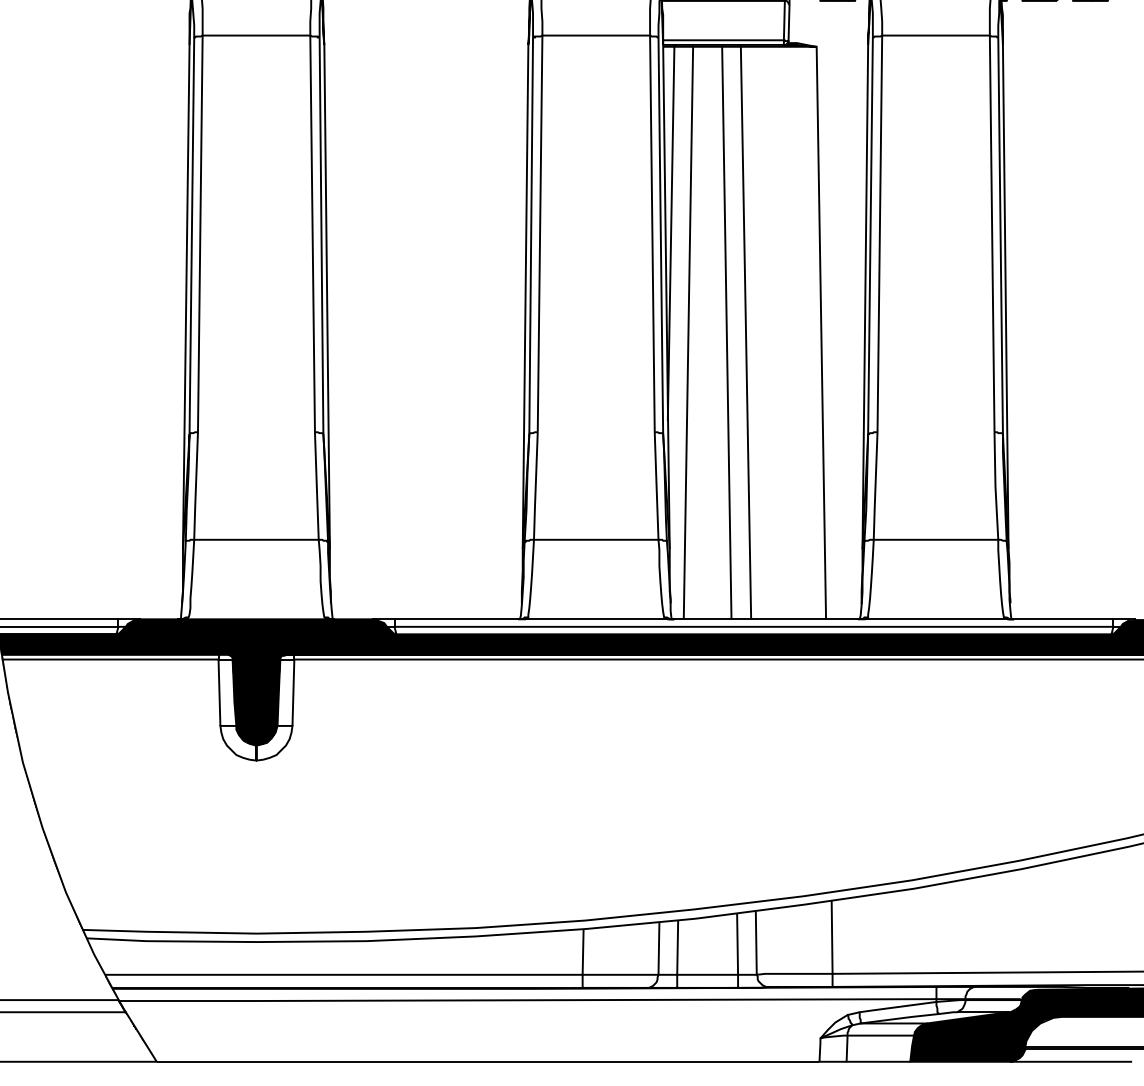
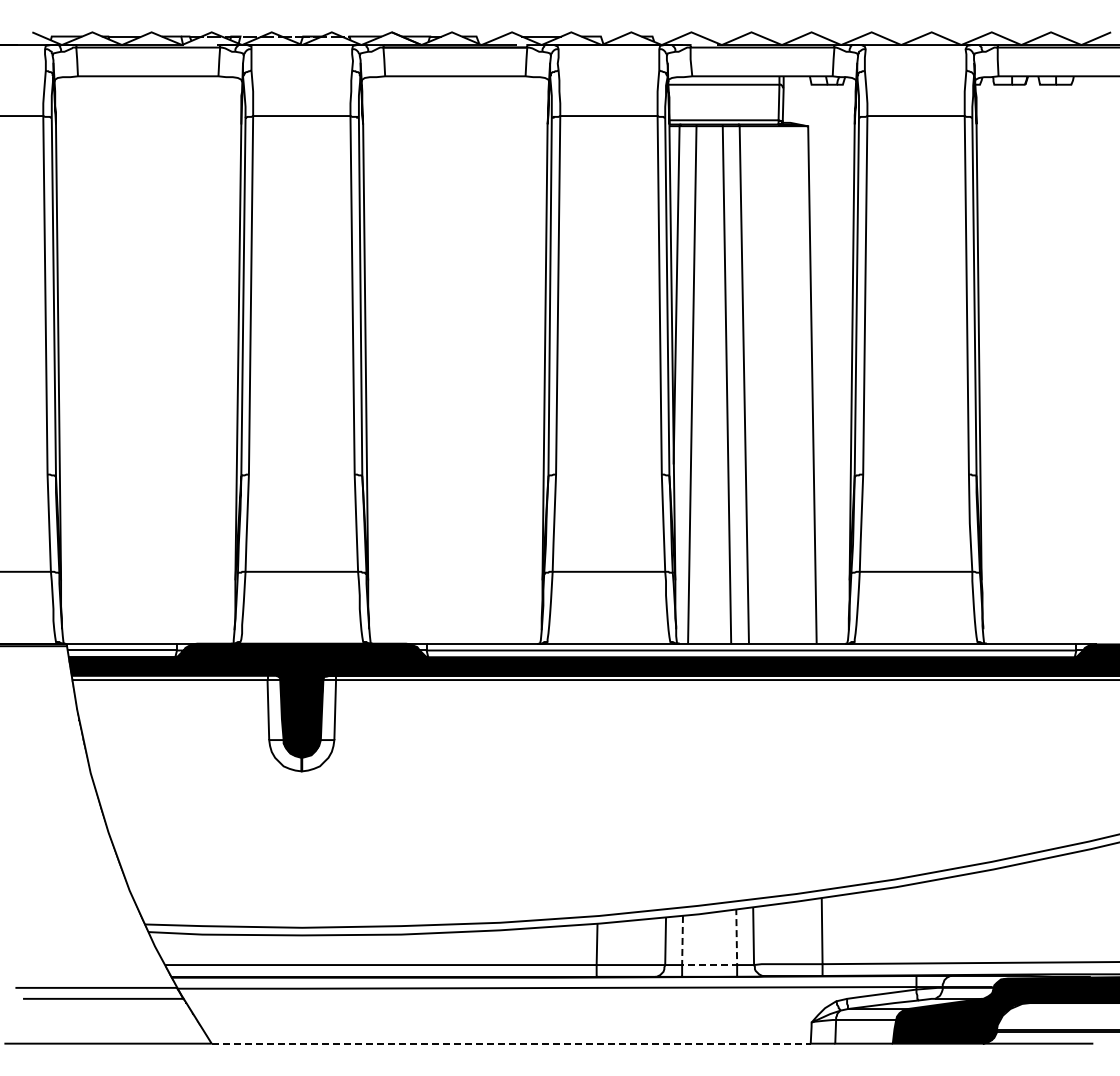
line: (710, 975) -> (712, 965), solid -> dashed
line: (488, 1061) -> (511, 1043), solid -> dashed

